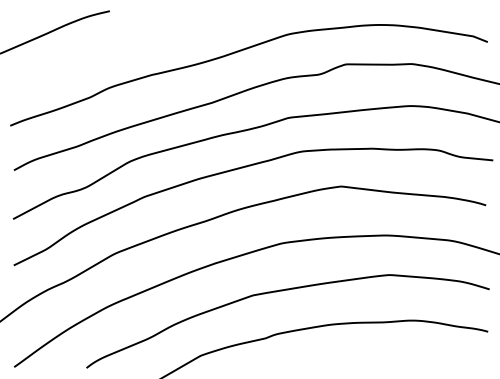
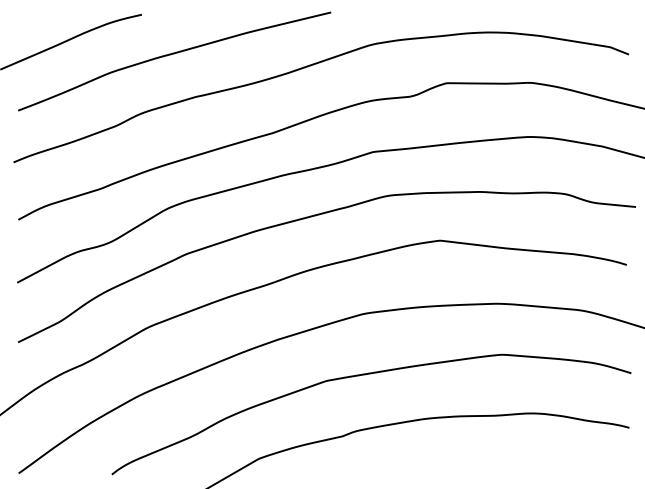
curve: (135, 42) -> (174, 54), added

